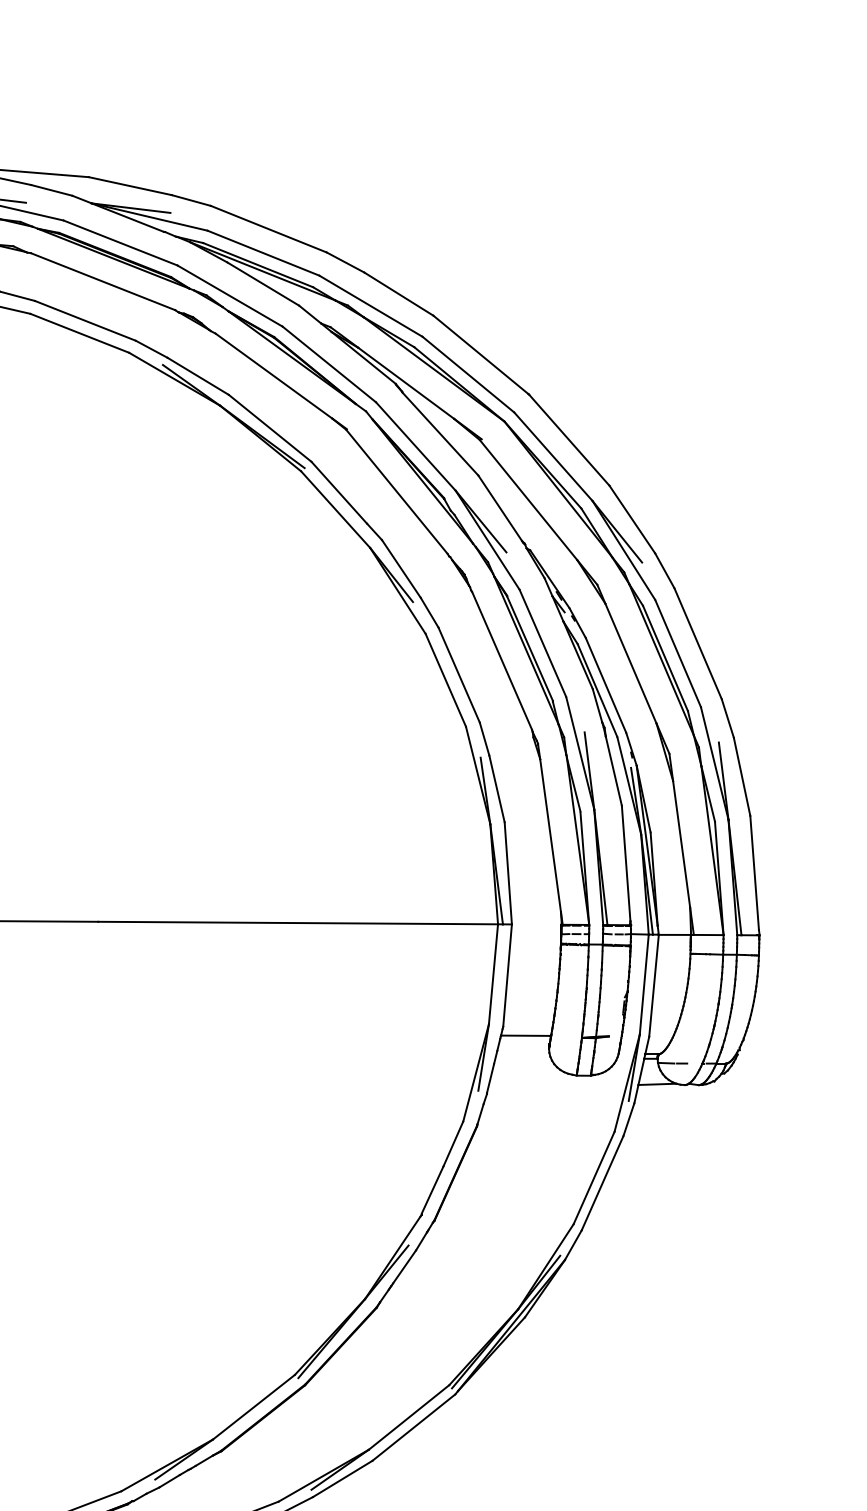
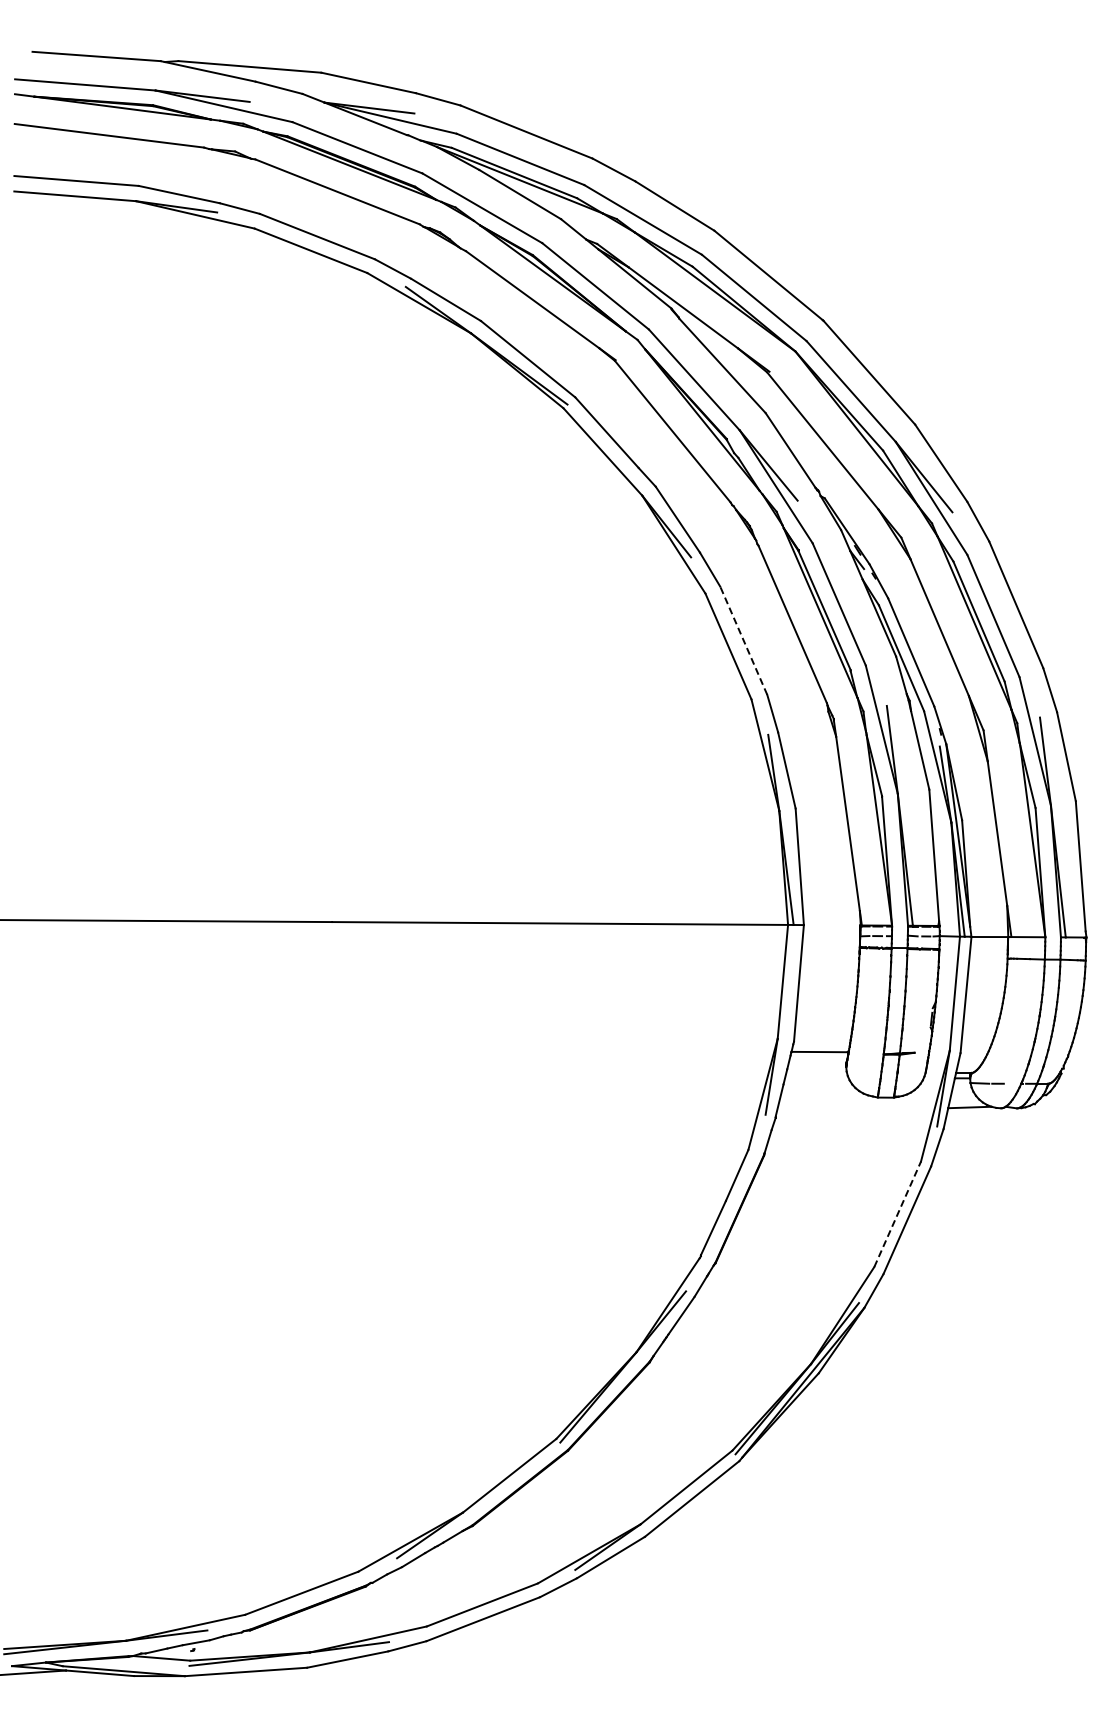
line: (458, 674) -> (743, 640), solid -> dashed
line: (593, 1178) -> (897, 1214), solid -> dashed

